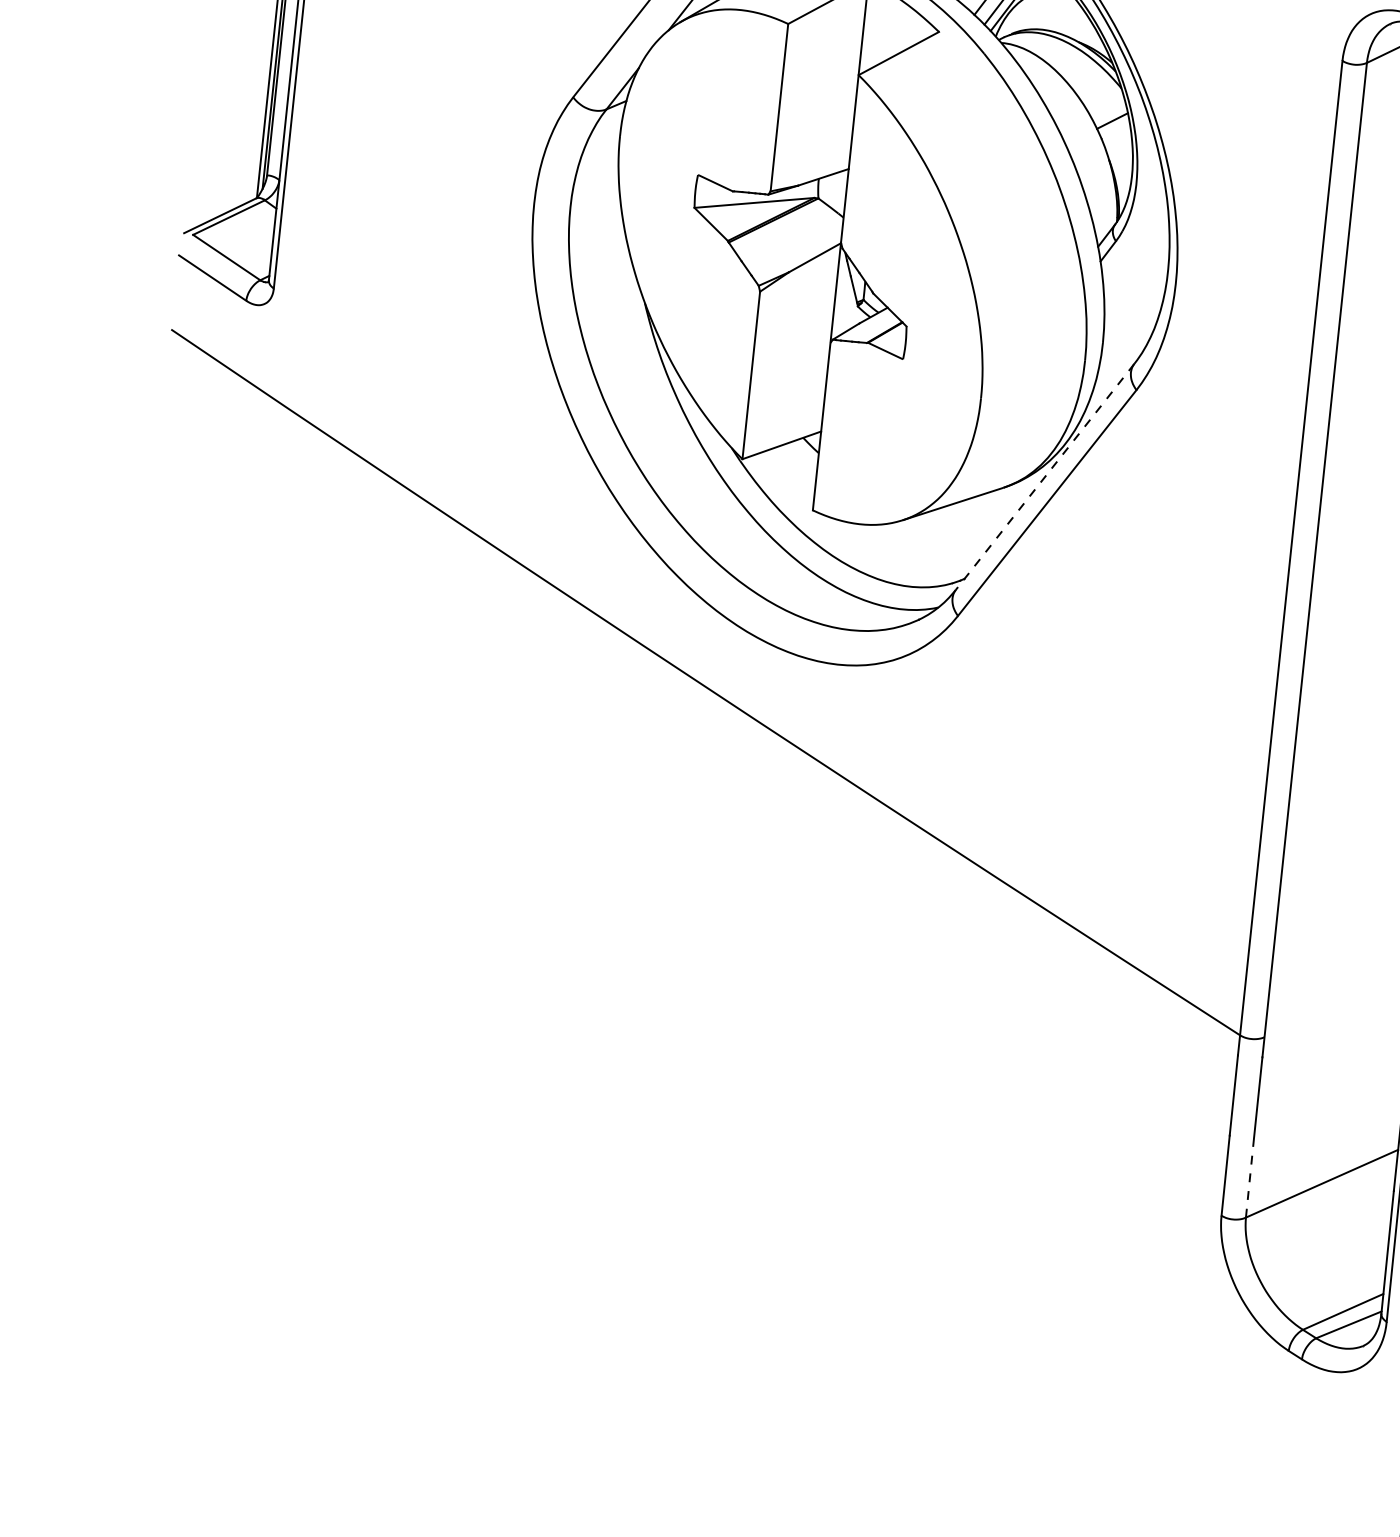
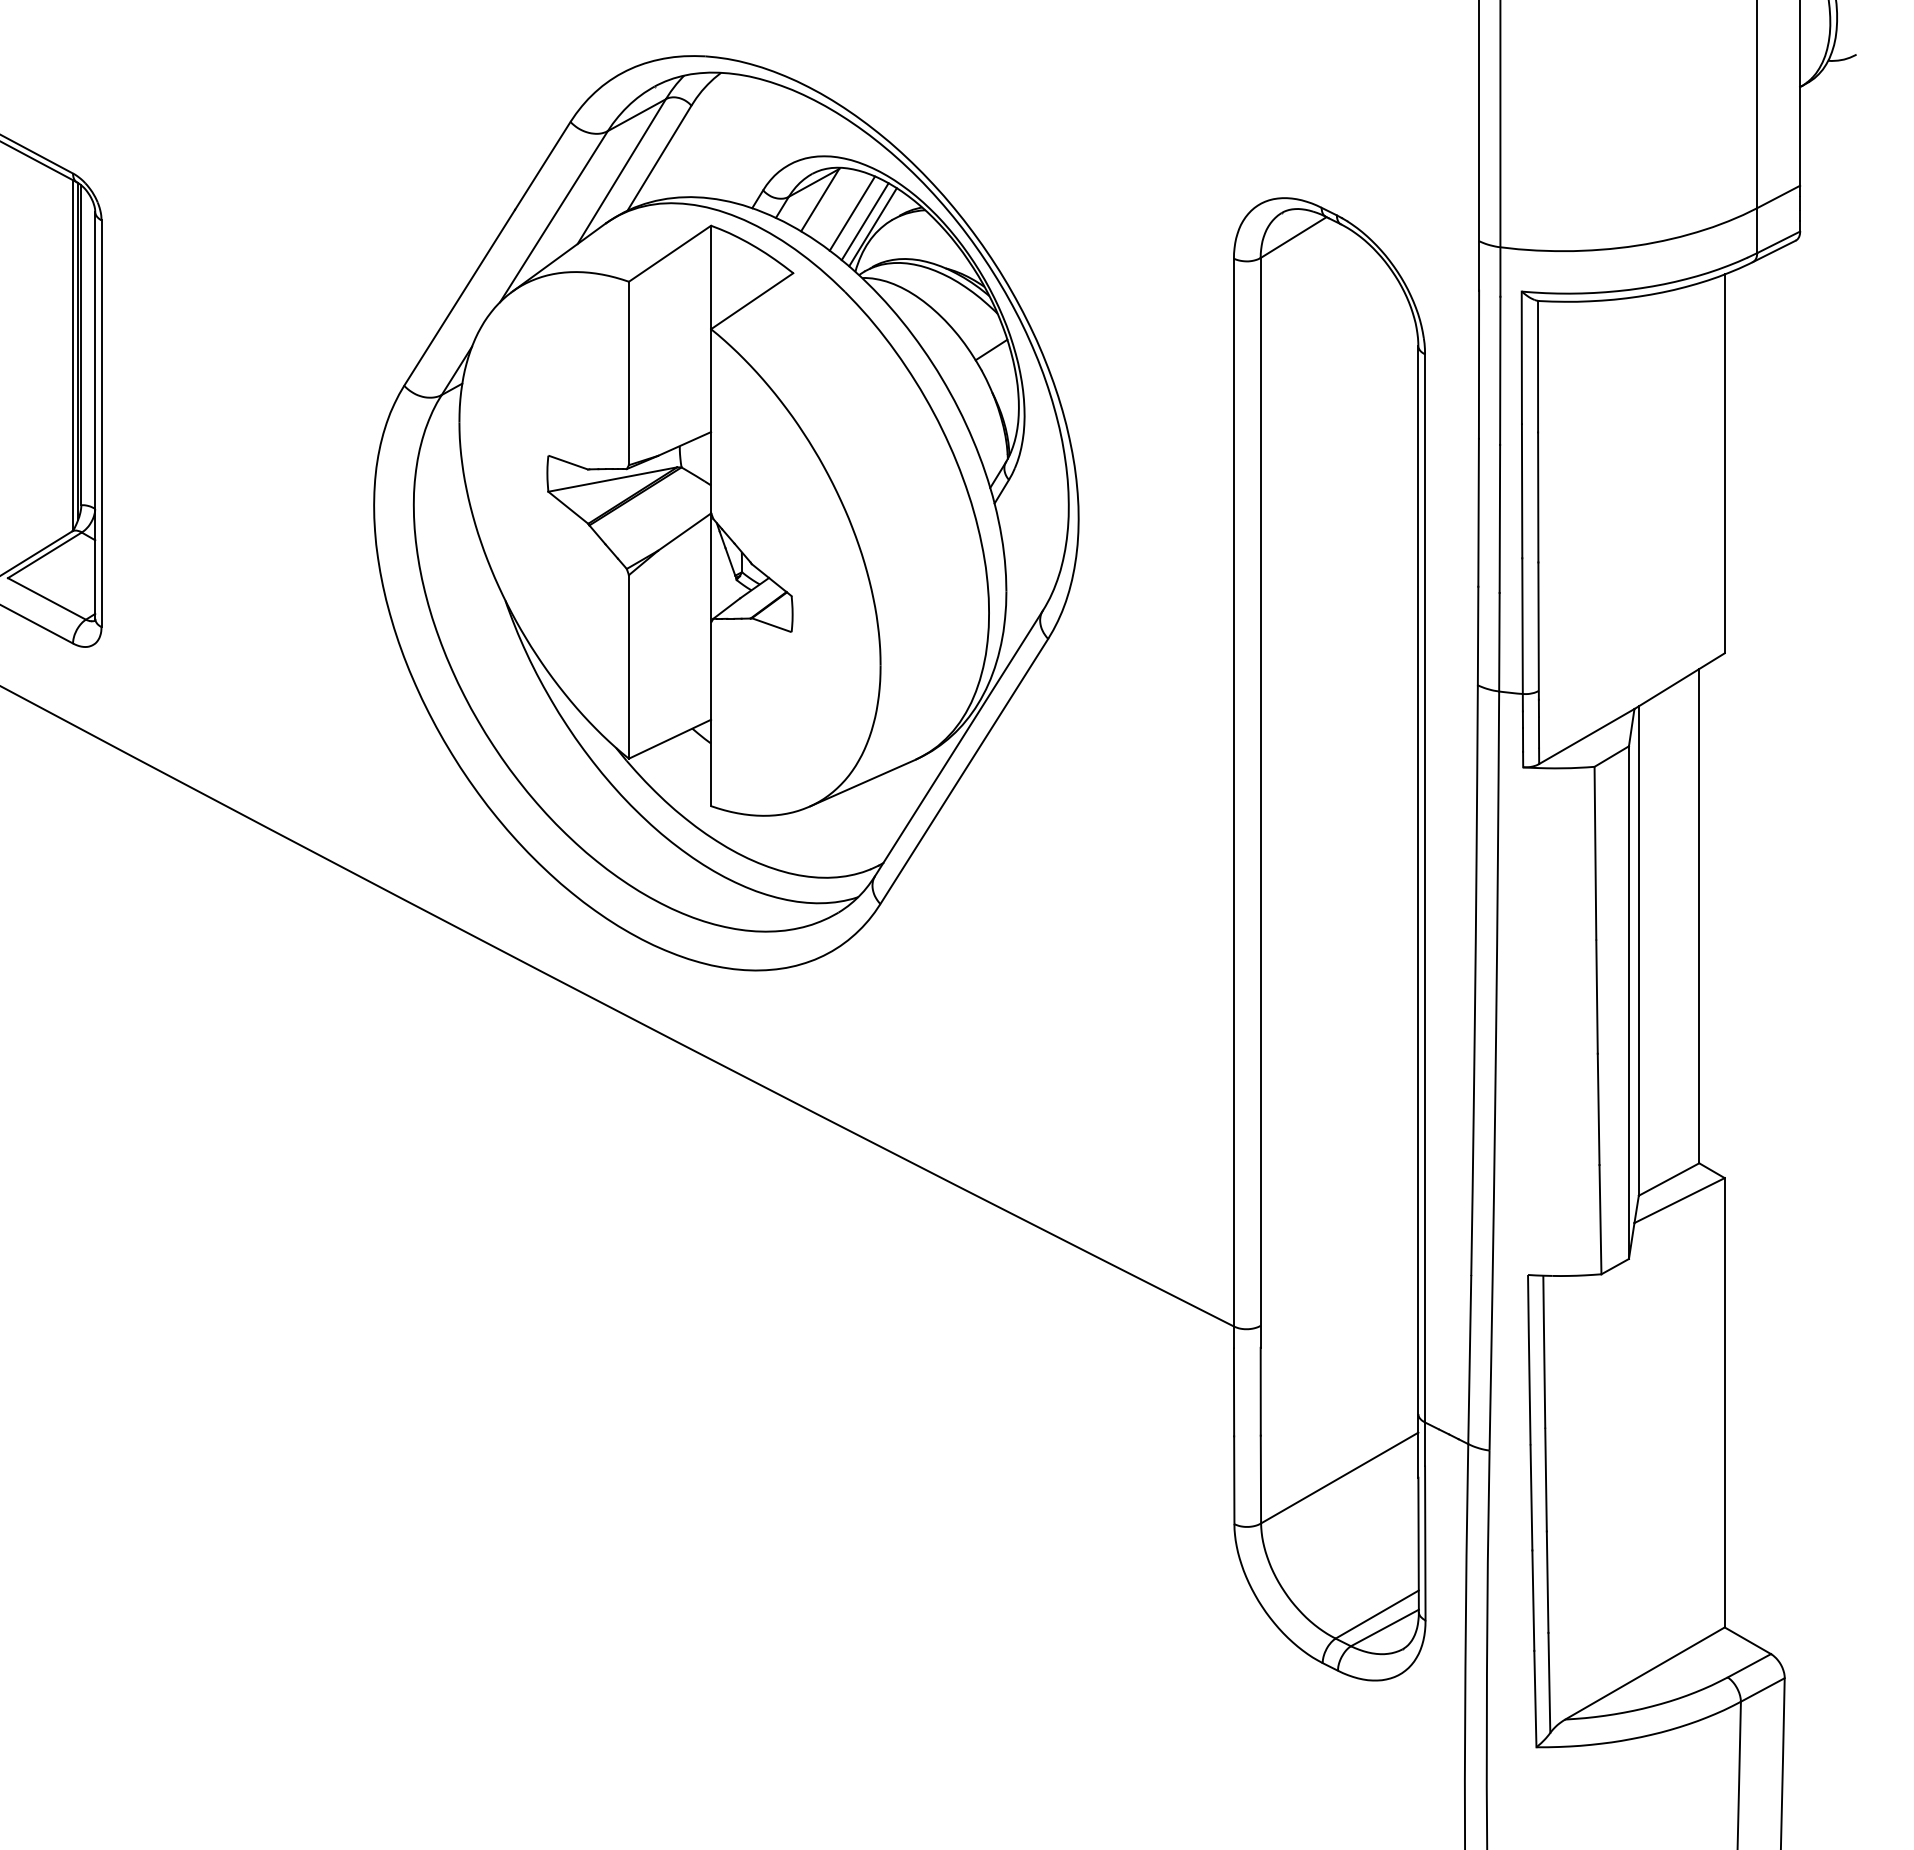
line: (1045, 477) -> (959, 743), dashed -> solid
line: (1249, 1177) -> (1260, 1479), dashed -> solid

